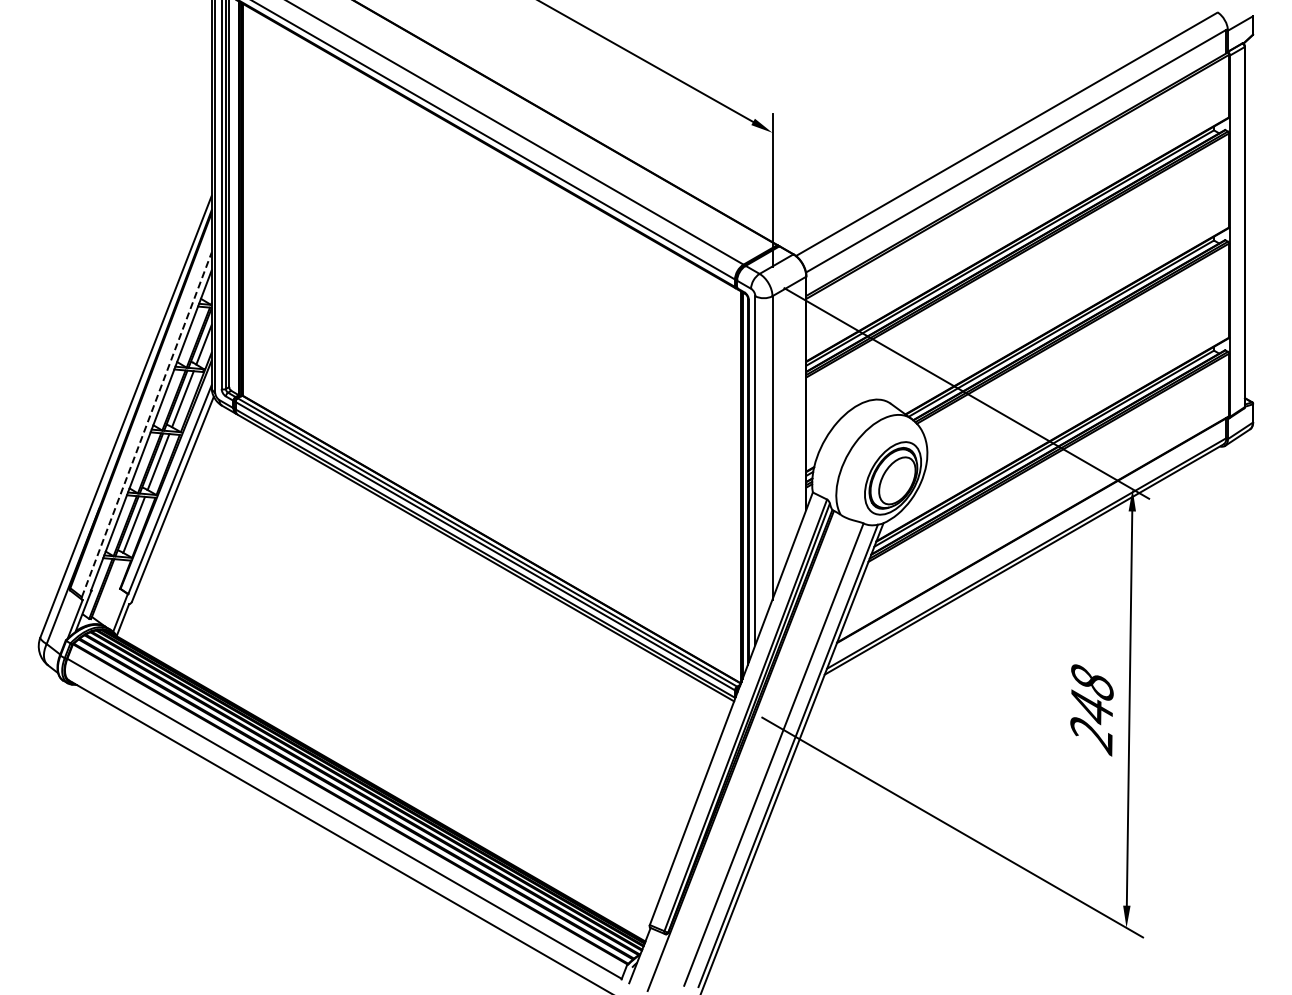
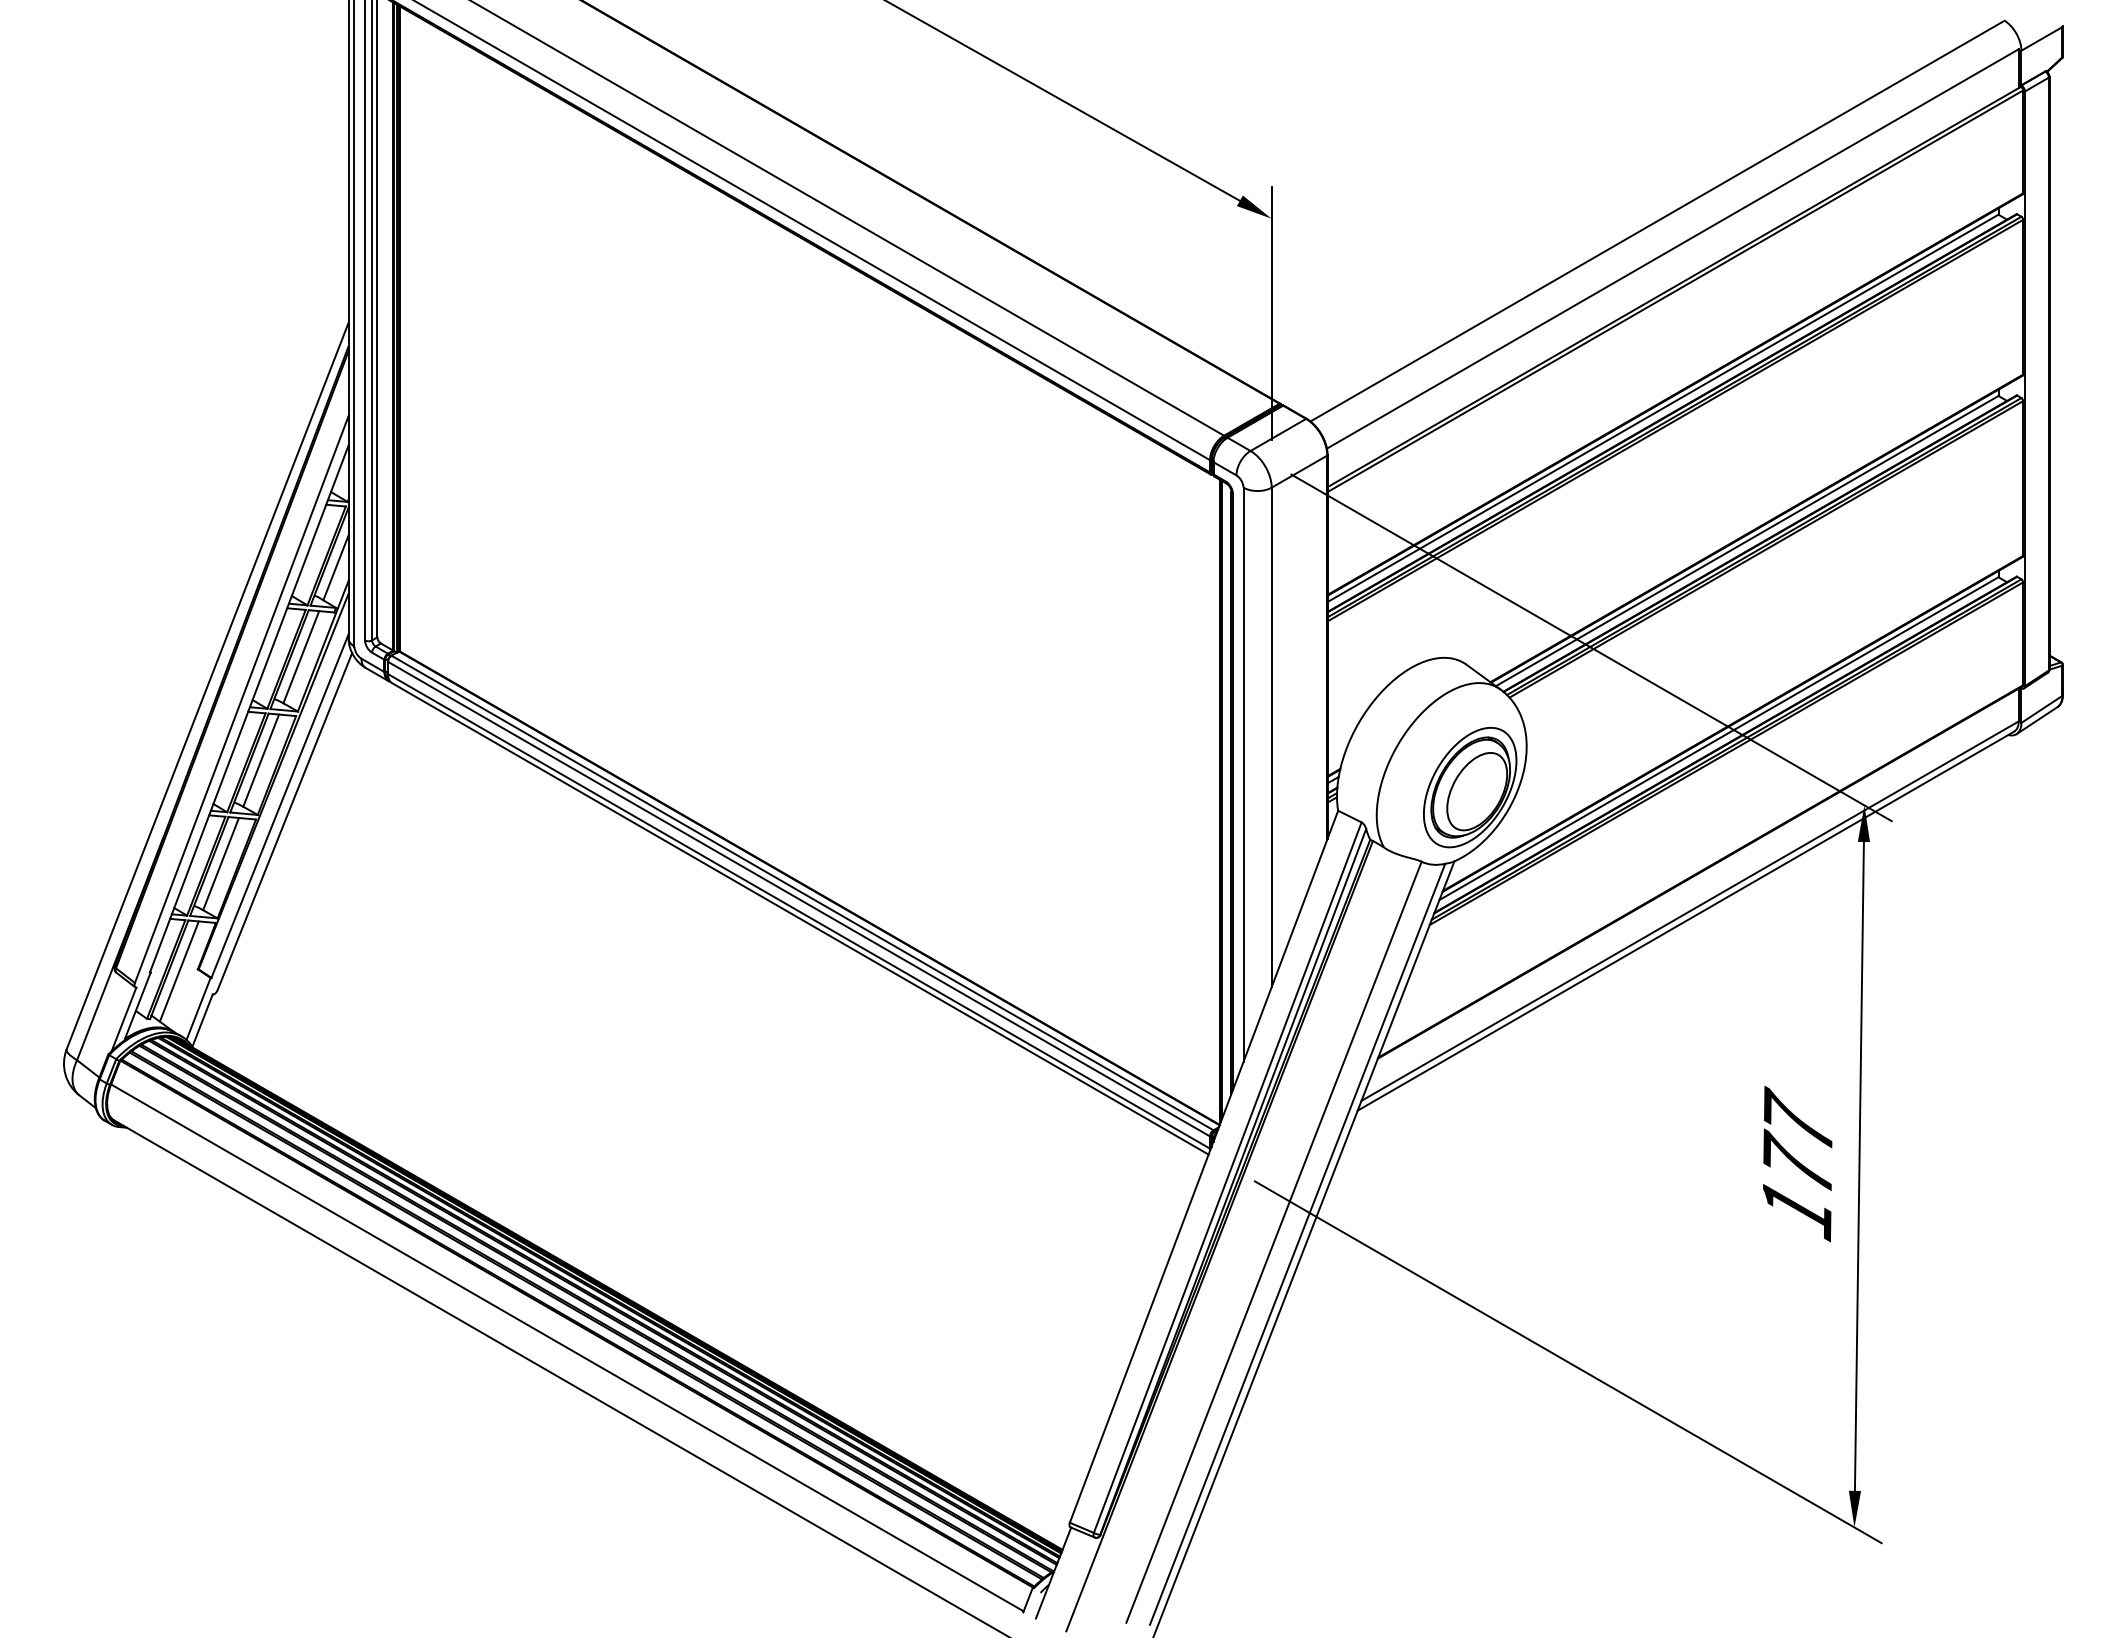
line: (146, 424) -> (241, 698), dashed -> solid
line: (108, 589) -> (178, 970), added
text: (1091, 707) -> (1796, 1164), 248 -> 177

